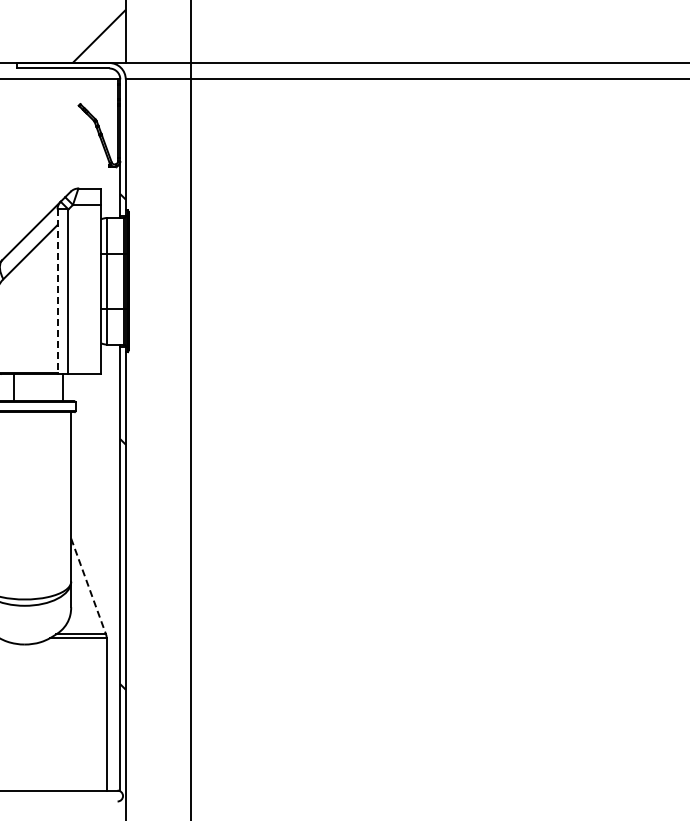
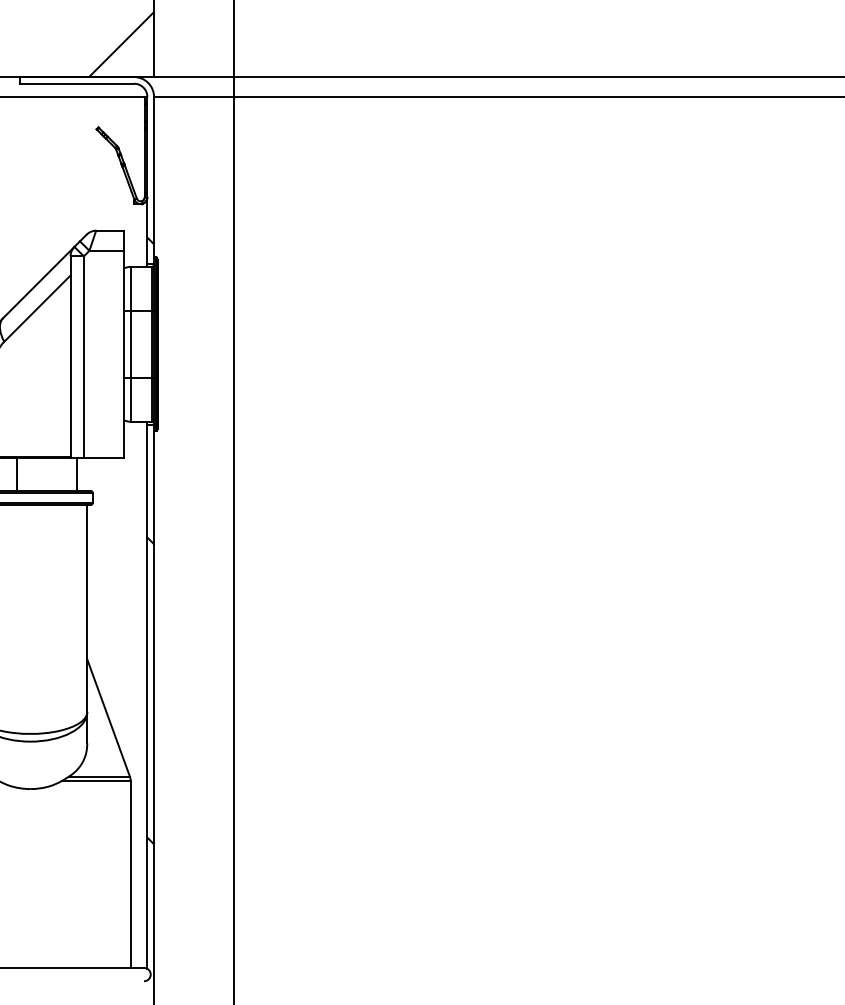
line: (57, 292) -> (70, 358), dashed -> solid
line: (88, 586) -> (108, 717), dashed -> solid

